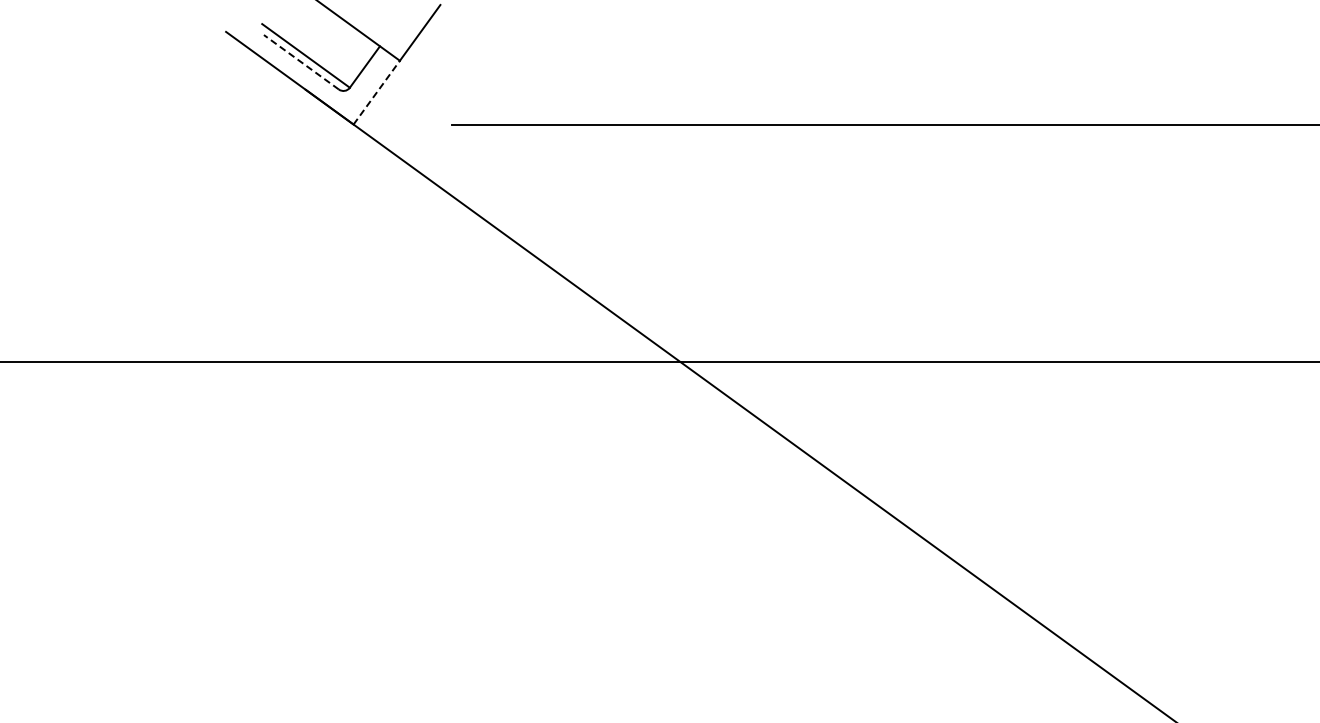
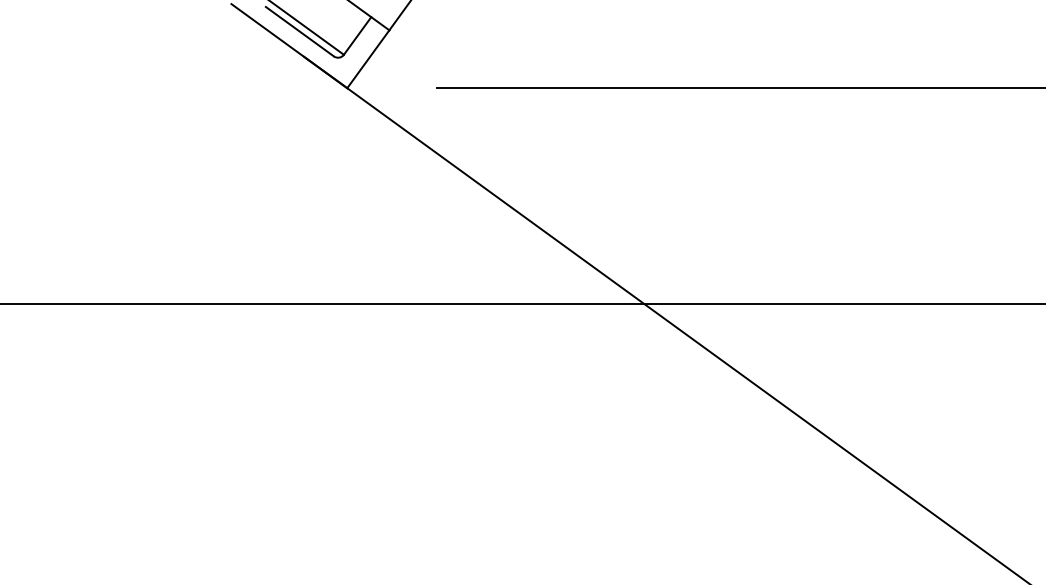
line: (301, 62) -> (299, 31), dashed -> solid
line: (377, 92) -> (369, 59), dashed -> solid

